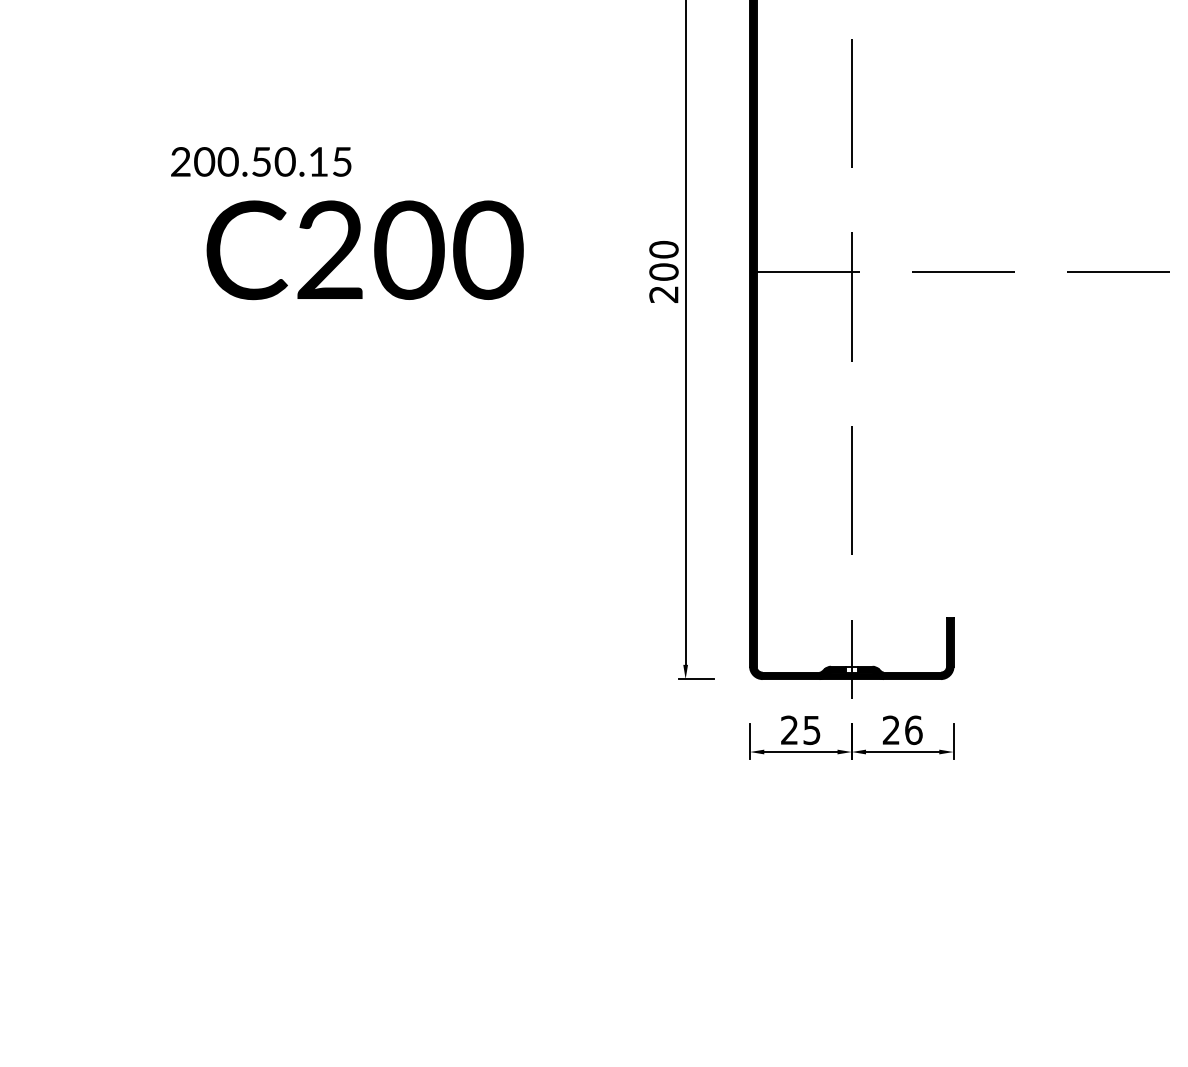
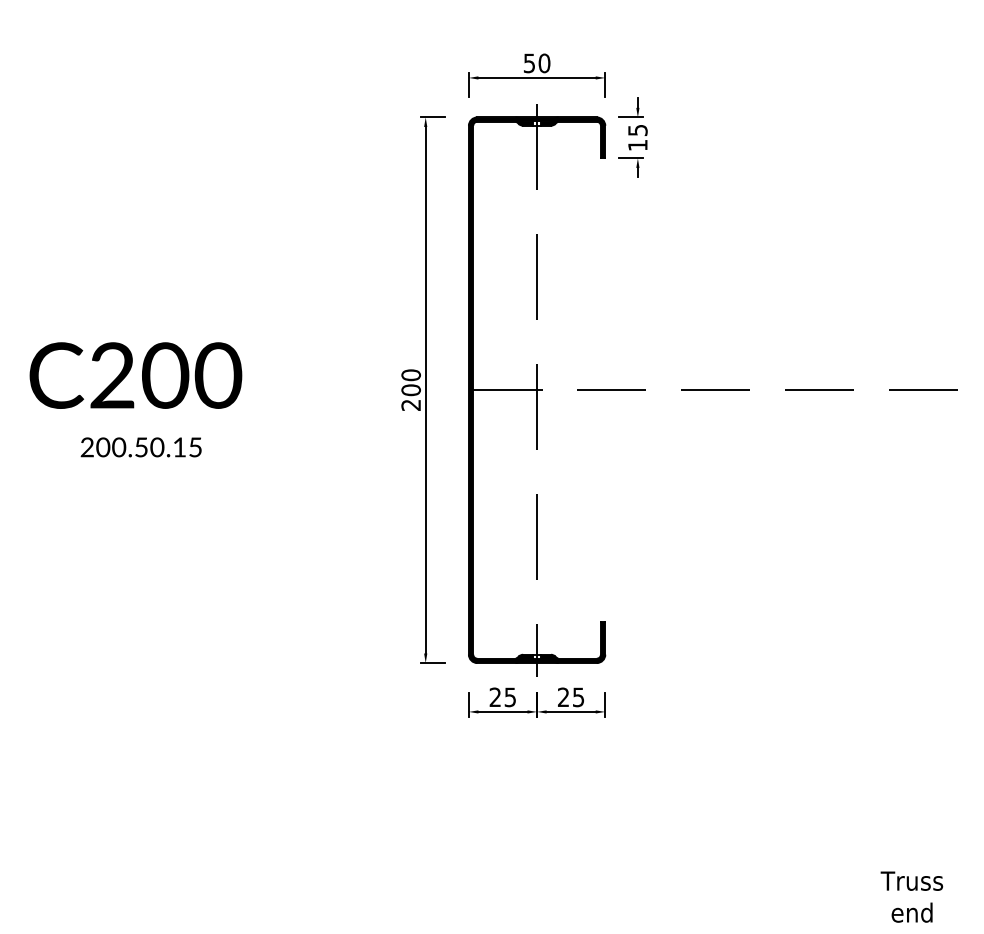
text: (260, 162) -> (140, 447), moved
text: (364, 250) -> (135, 375), moved
text: (913, 730) -> (578, 697), 26 -> 25

